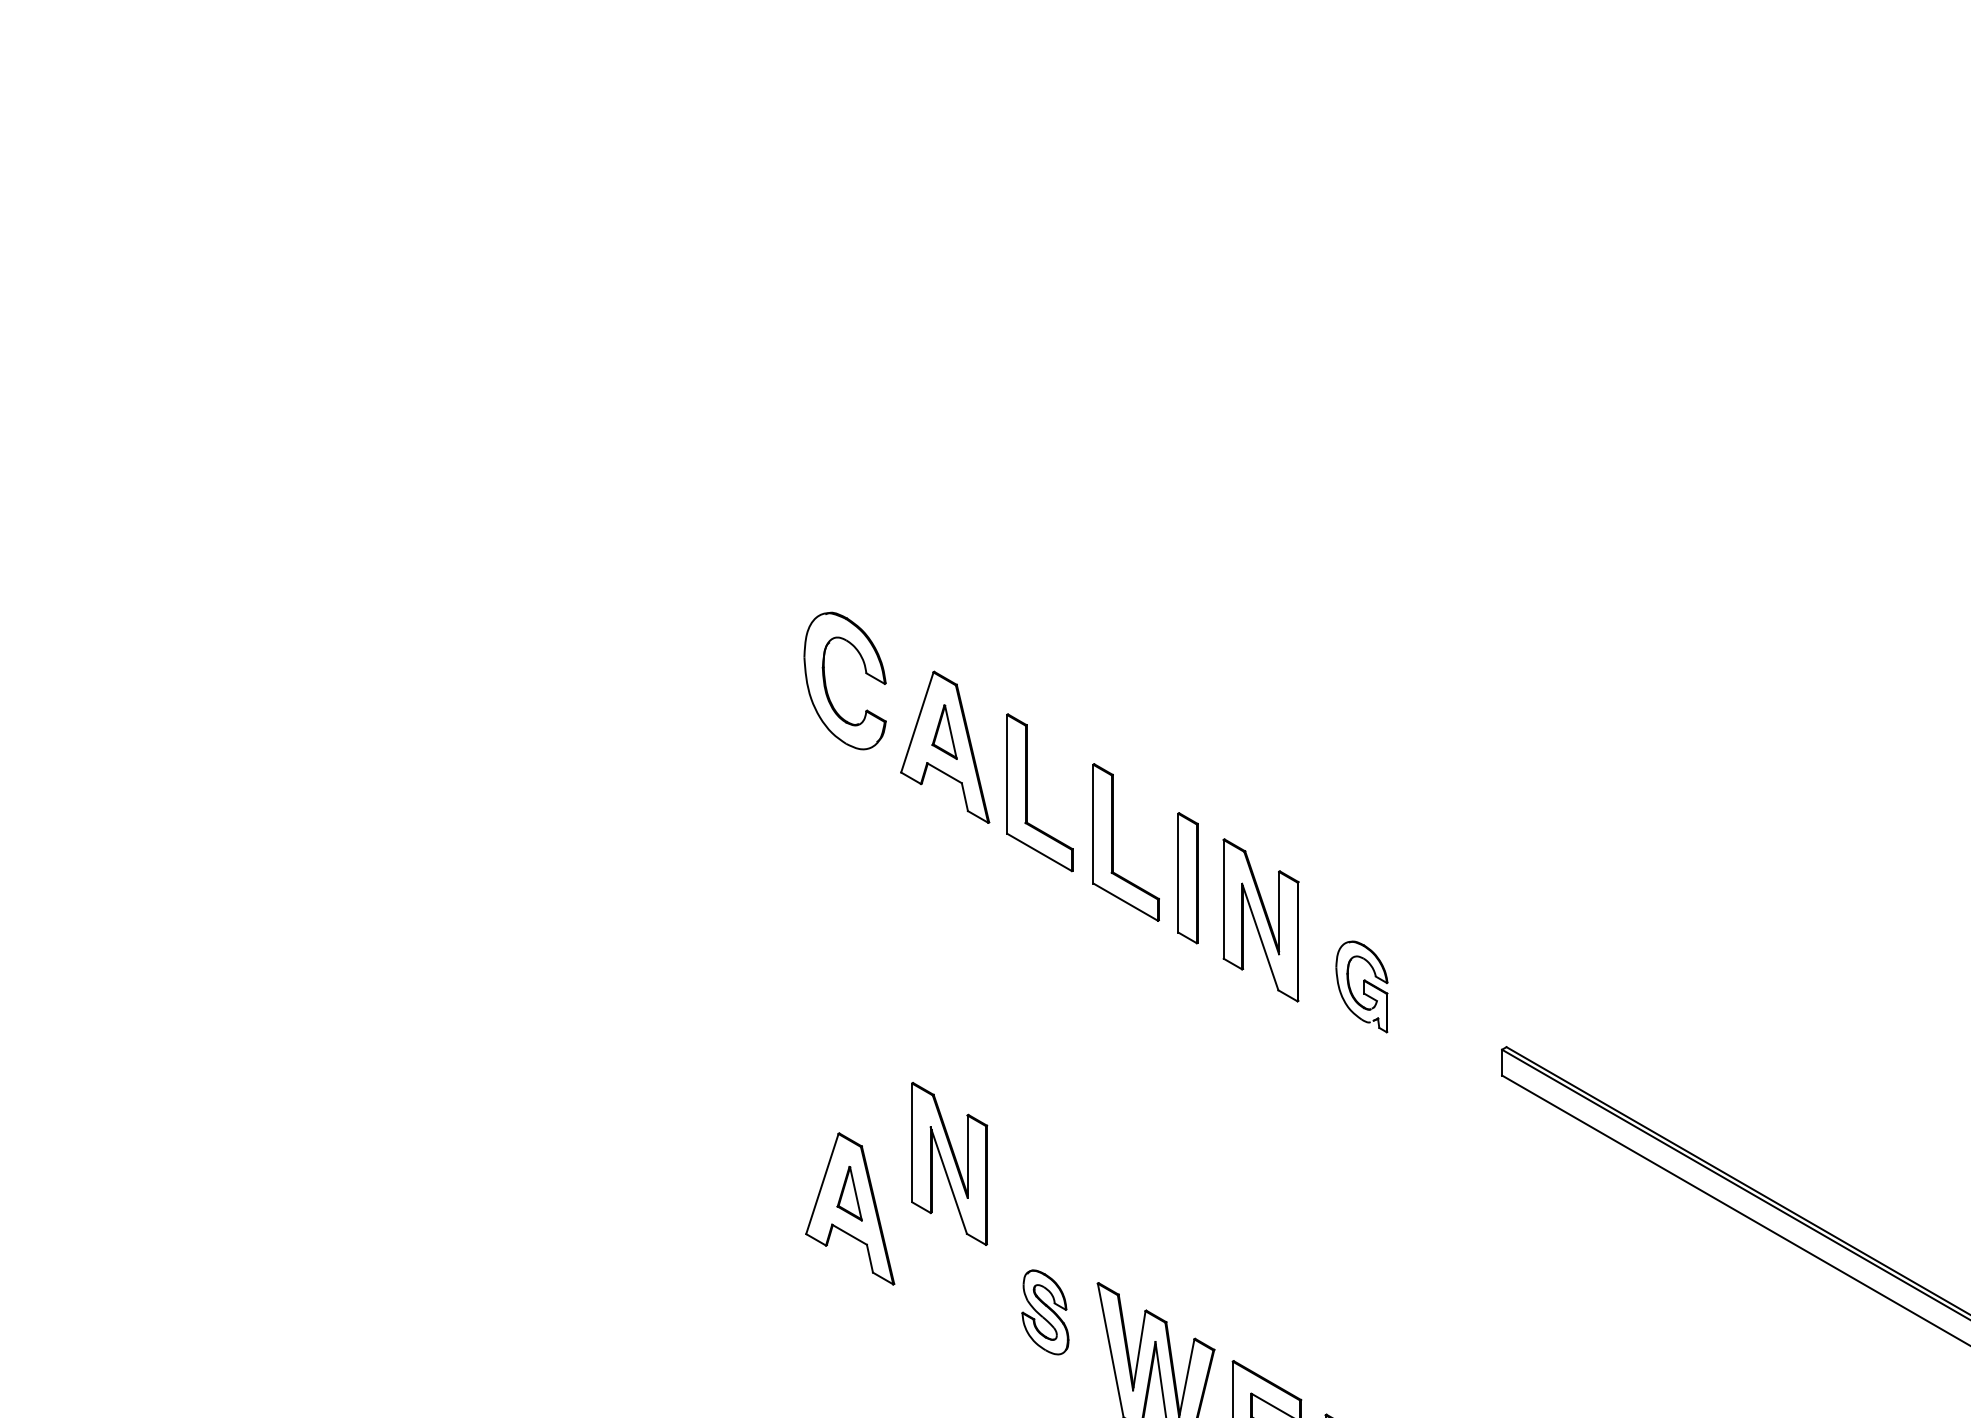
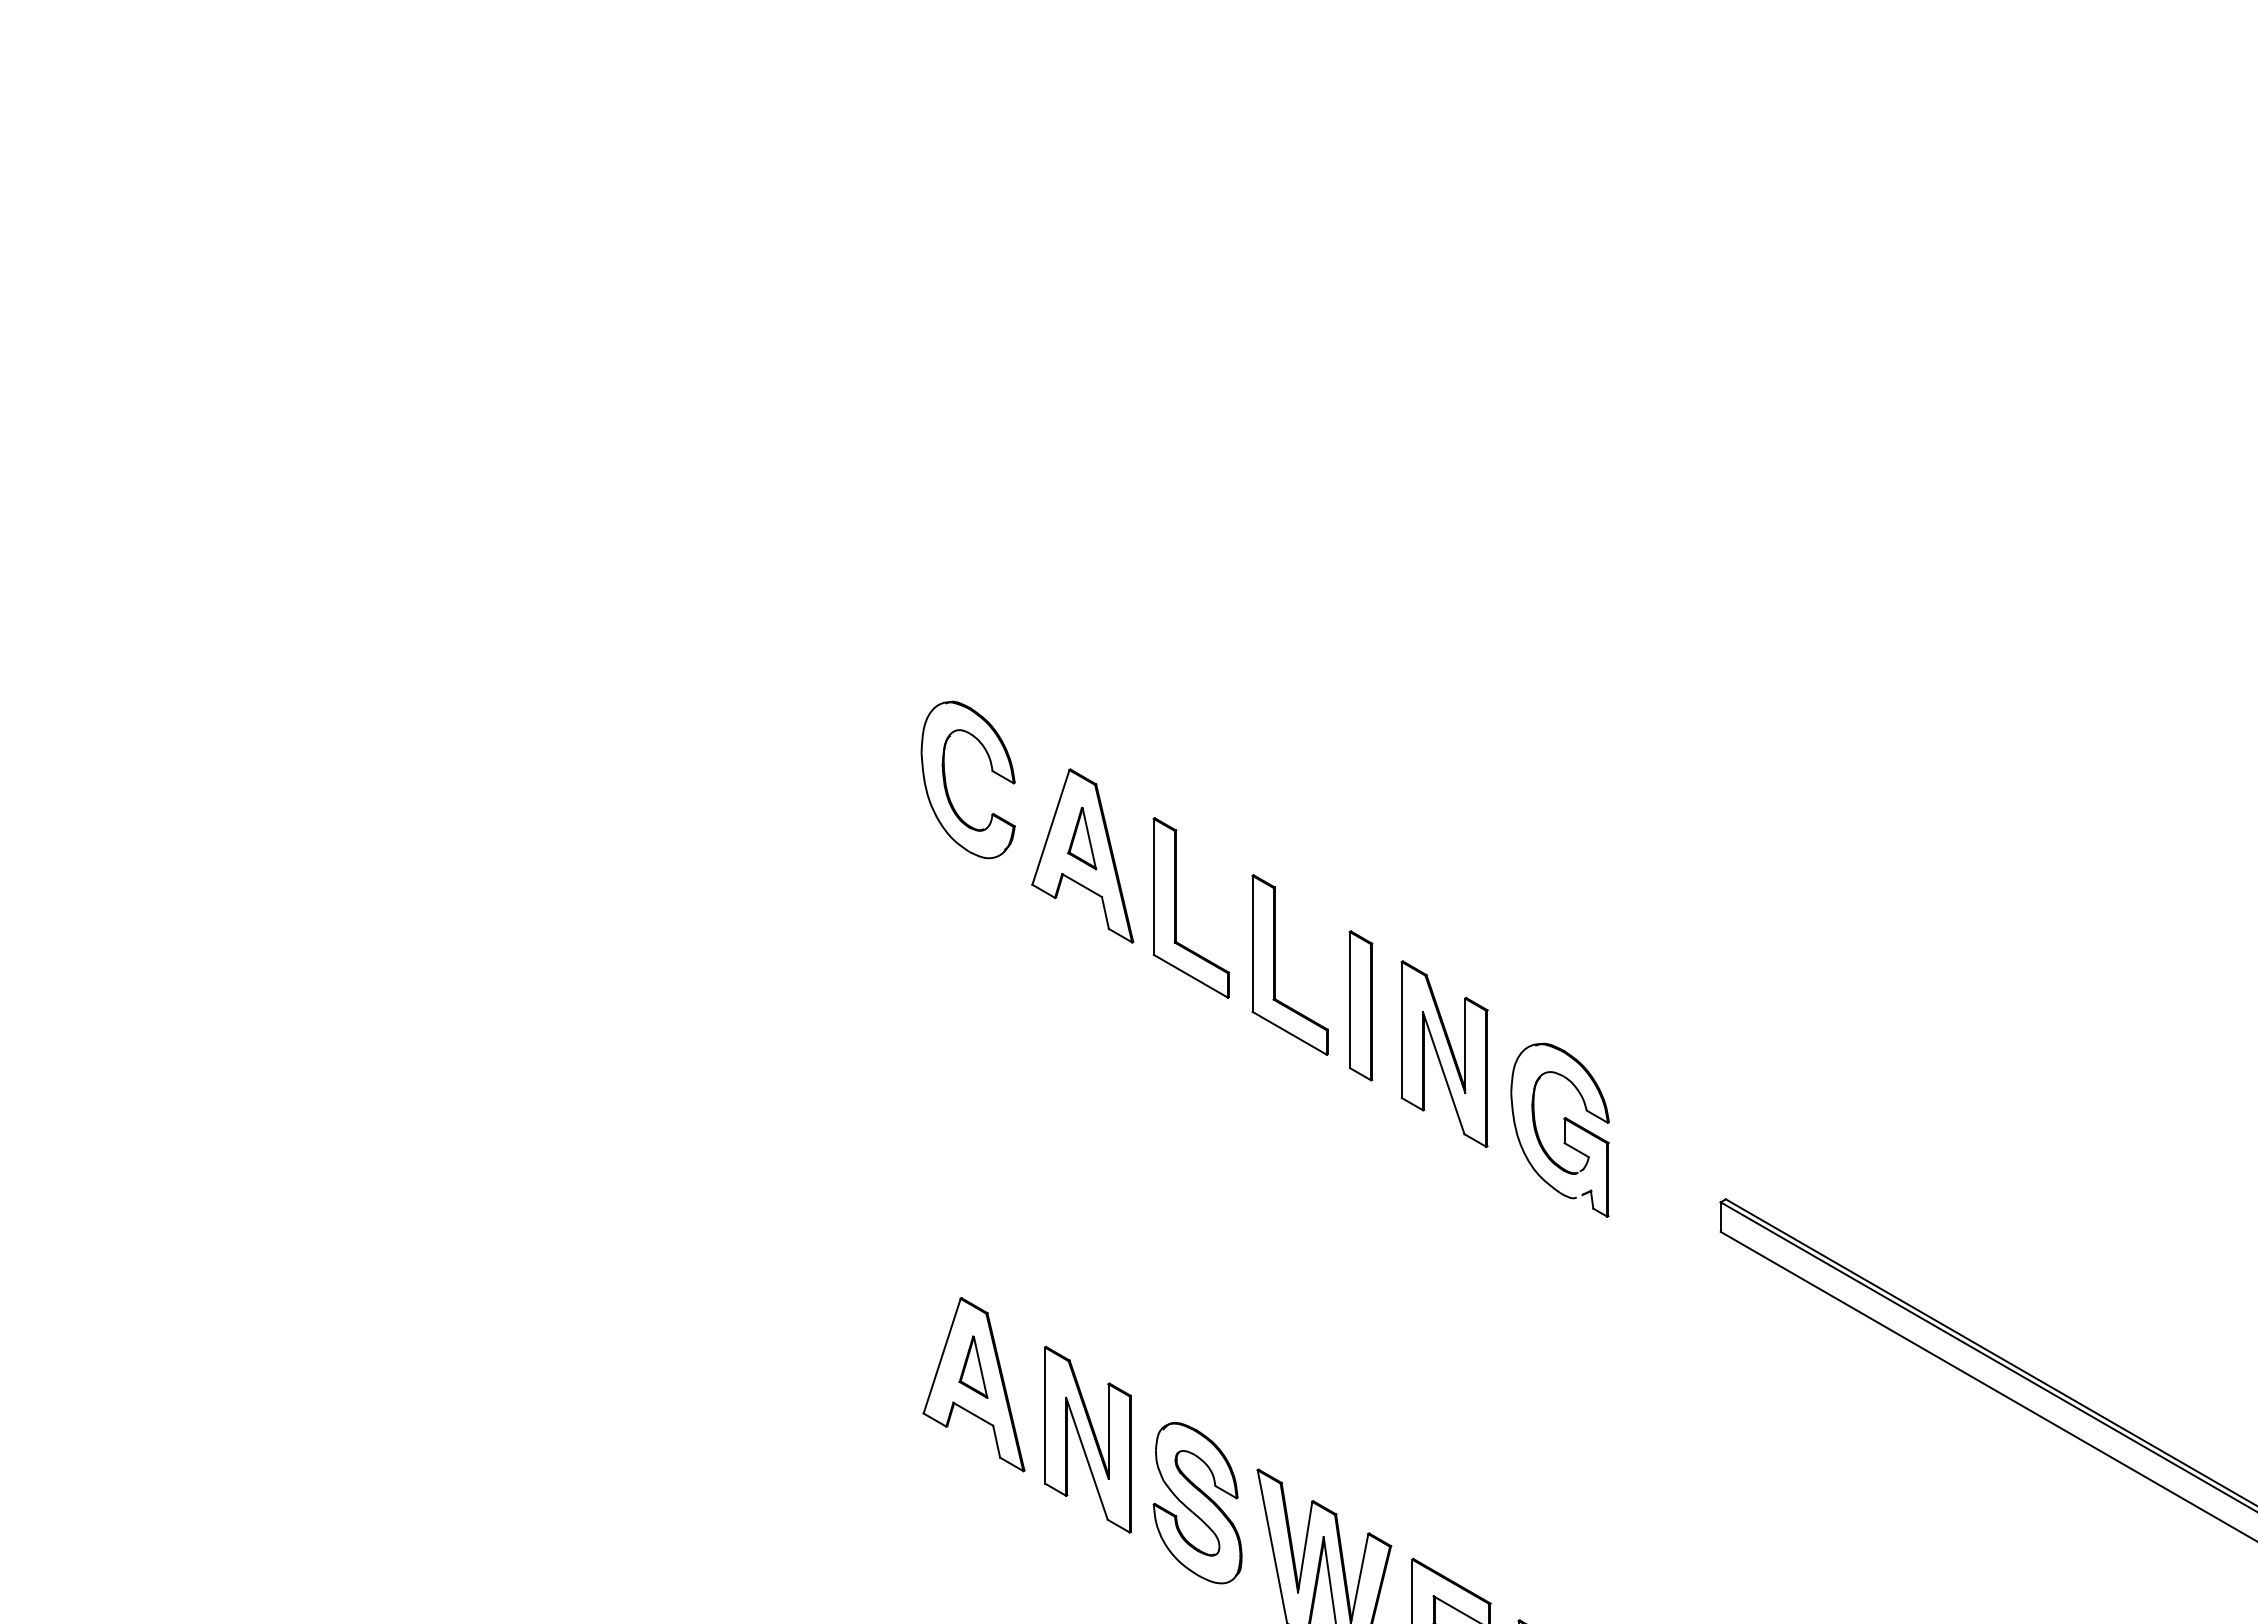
part: (1361, 986) -> (1559, 1129), size x1.67
part: (949, 1163) -> (1087, 1439), moved
part: (1045, 1312) -> (1197, 1503), size x1.67

